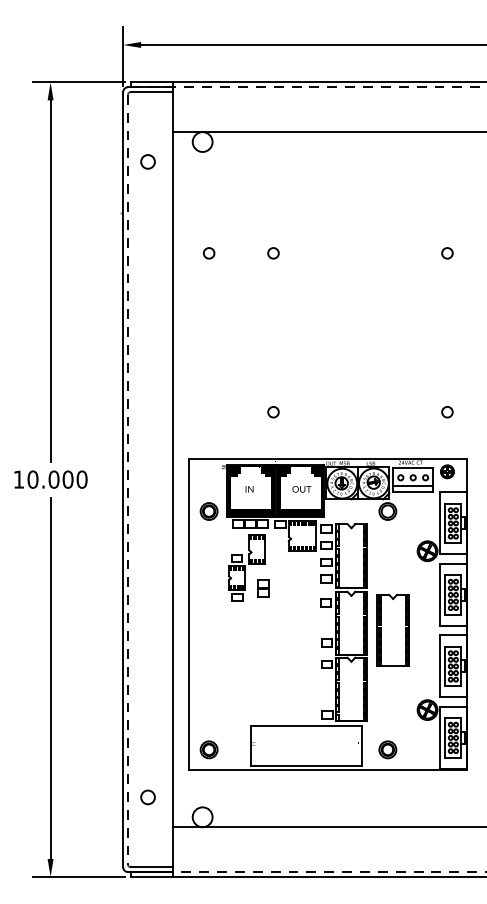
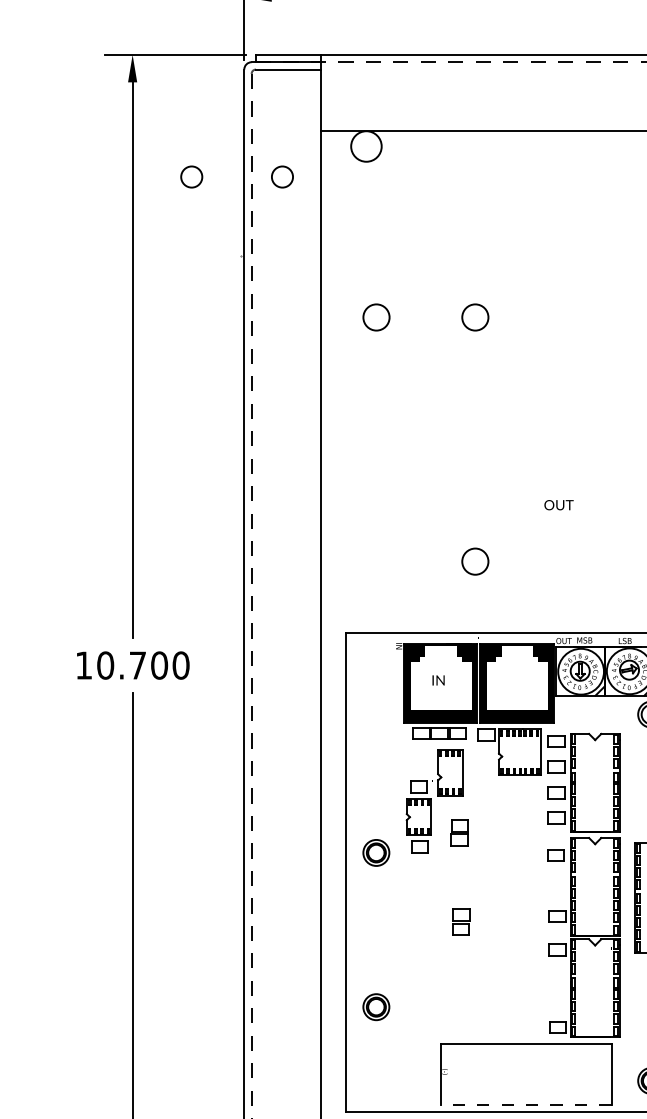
circle: (88, 161) -> (190, 176), added
circle: (208, 253) -> (375, 317), size x1.6
circle: (273, 253) -> (475, 317), size x1.6
circle: (273, 412) -> (475, 562), size x1.6
text: (53, 479) -> (137, 665), 10.000 -> 10.700
text: (301, 489) -> (558, 505), moved
part: (208, 511) -> (375, 852), moved
part: (264, 646) -> (461, 922), added
part: (208, 749) -> (375, 1006), moved
line: (306, 765) -> (526, 1105), solid -> dashed

